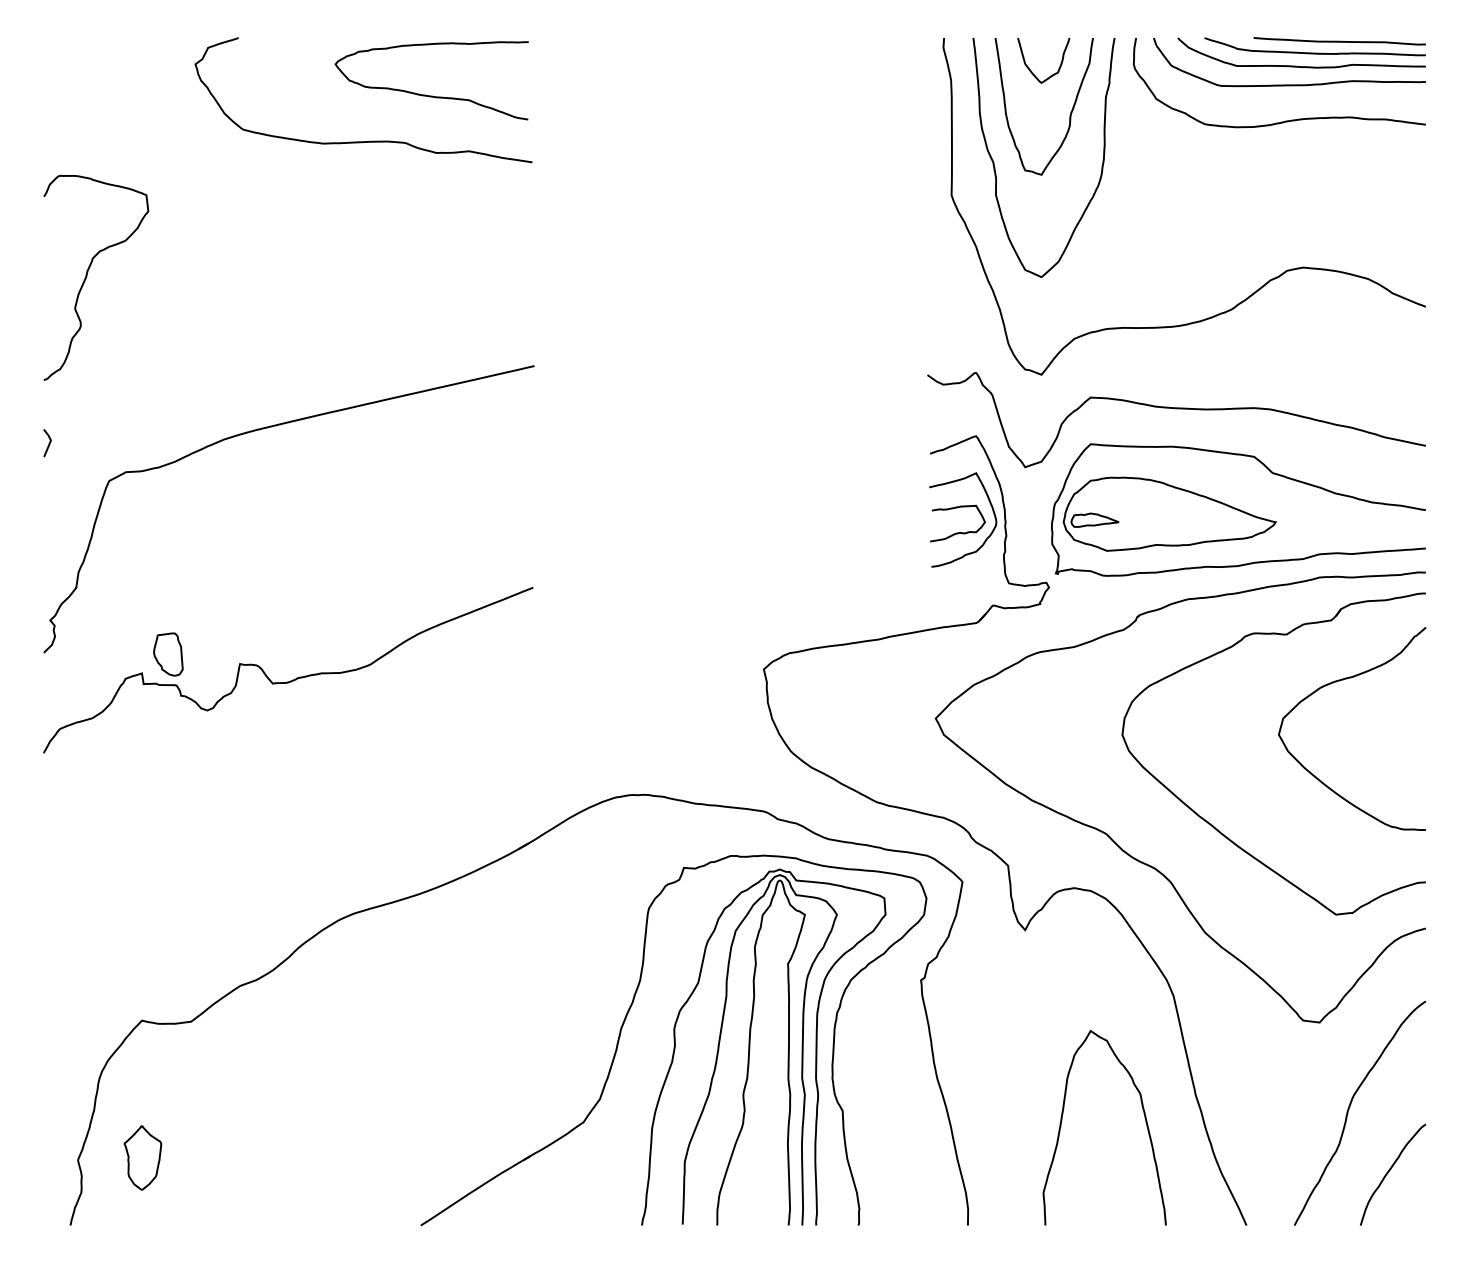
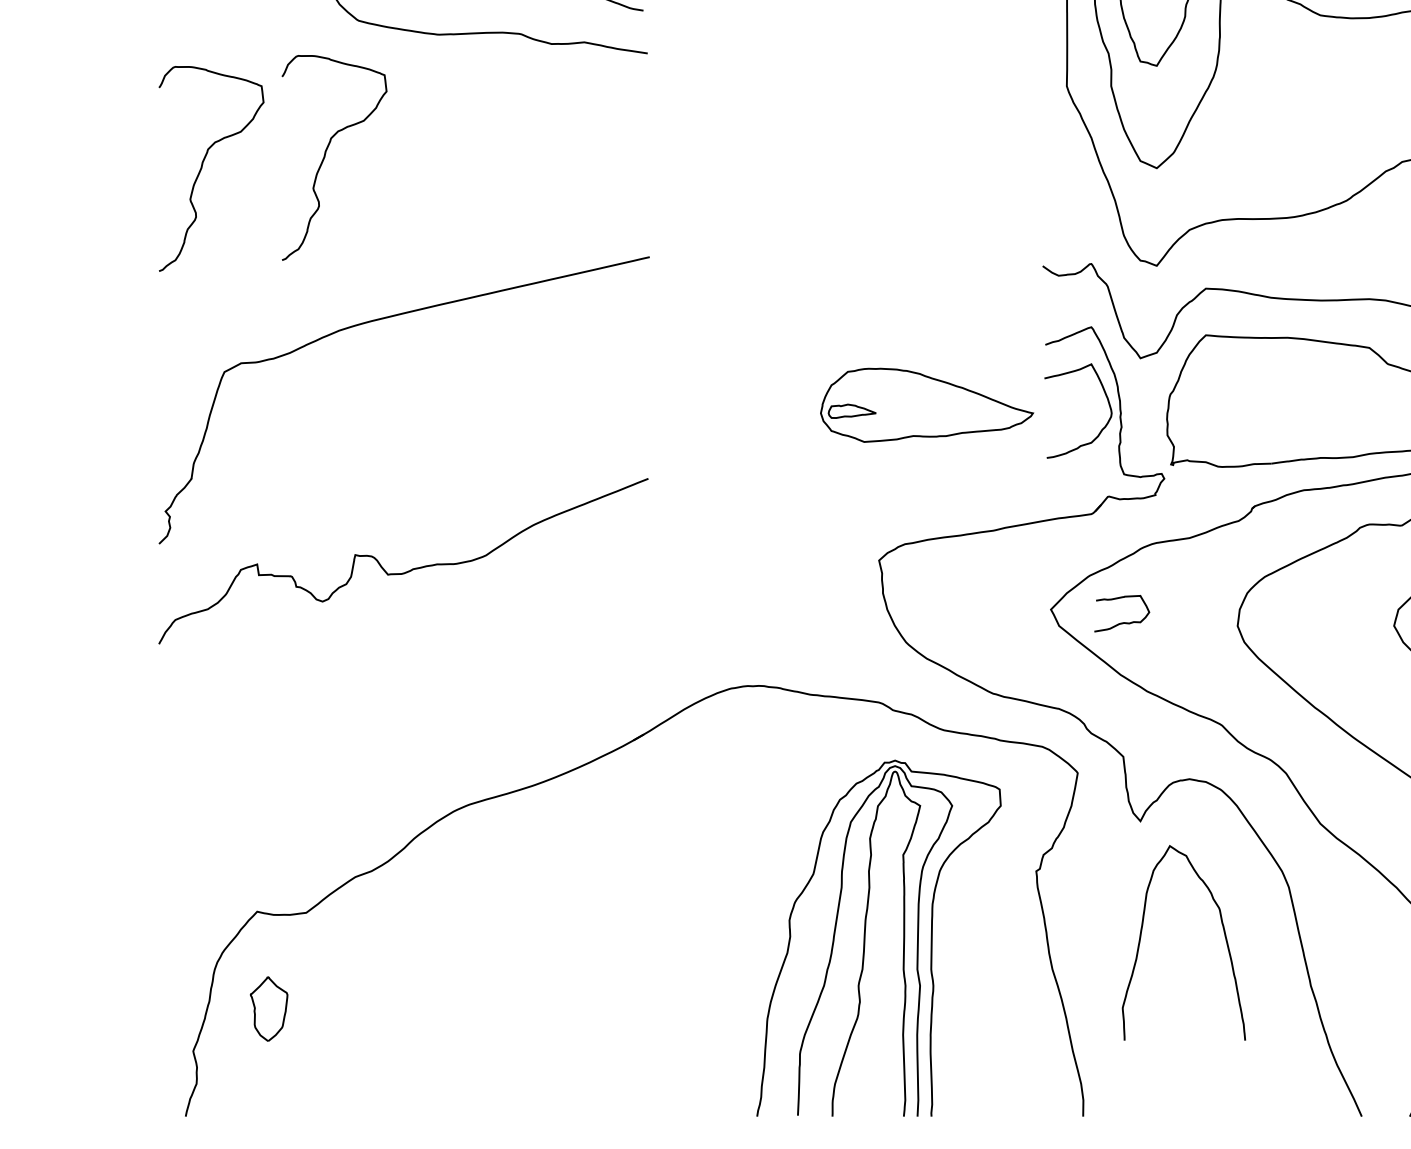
curve: (210, 265) -> (325, 156), added
curve: (48, 443) -> (163, 334), removed
part: (1169, 513) -> (926, 404), moved
curve: (957, 532) -> (1121, 622), moved
part: (168, 654) -> (283, 545), removed
part: (625, 1021) -> (740, 912), removed
curve: (1144, 1118) -> (1223, 933), moved
part: (142, 1157) -> (268, 1008), moved

